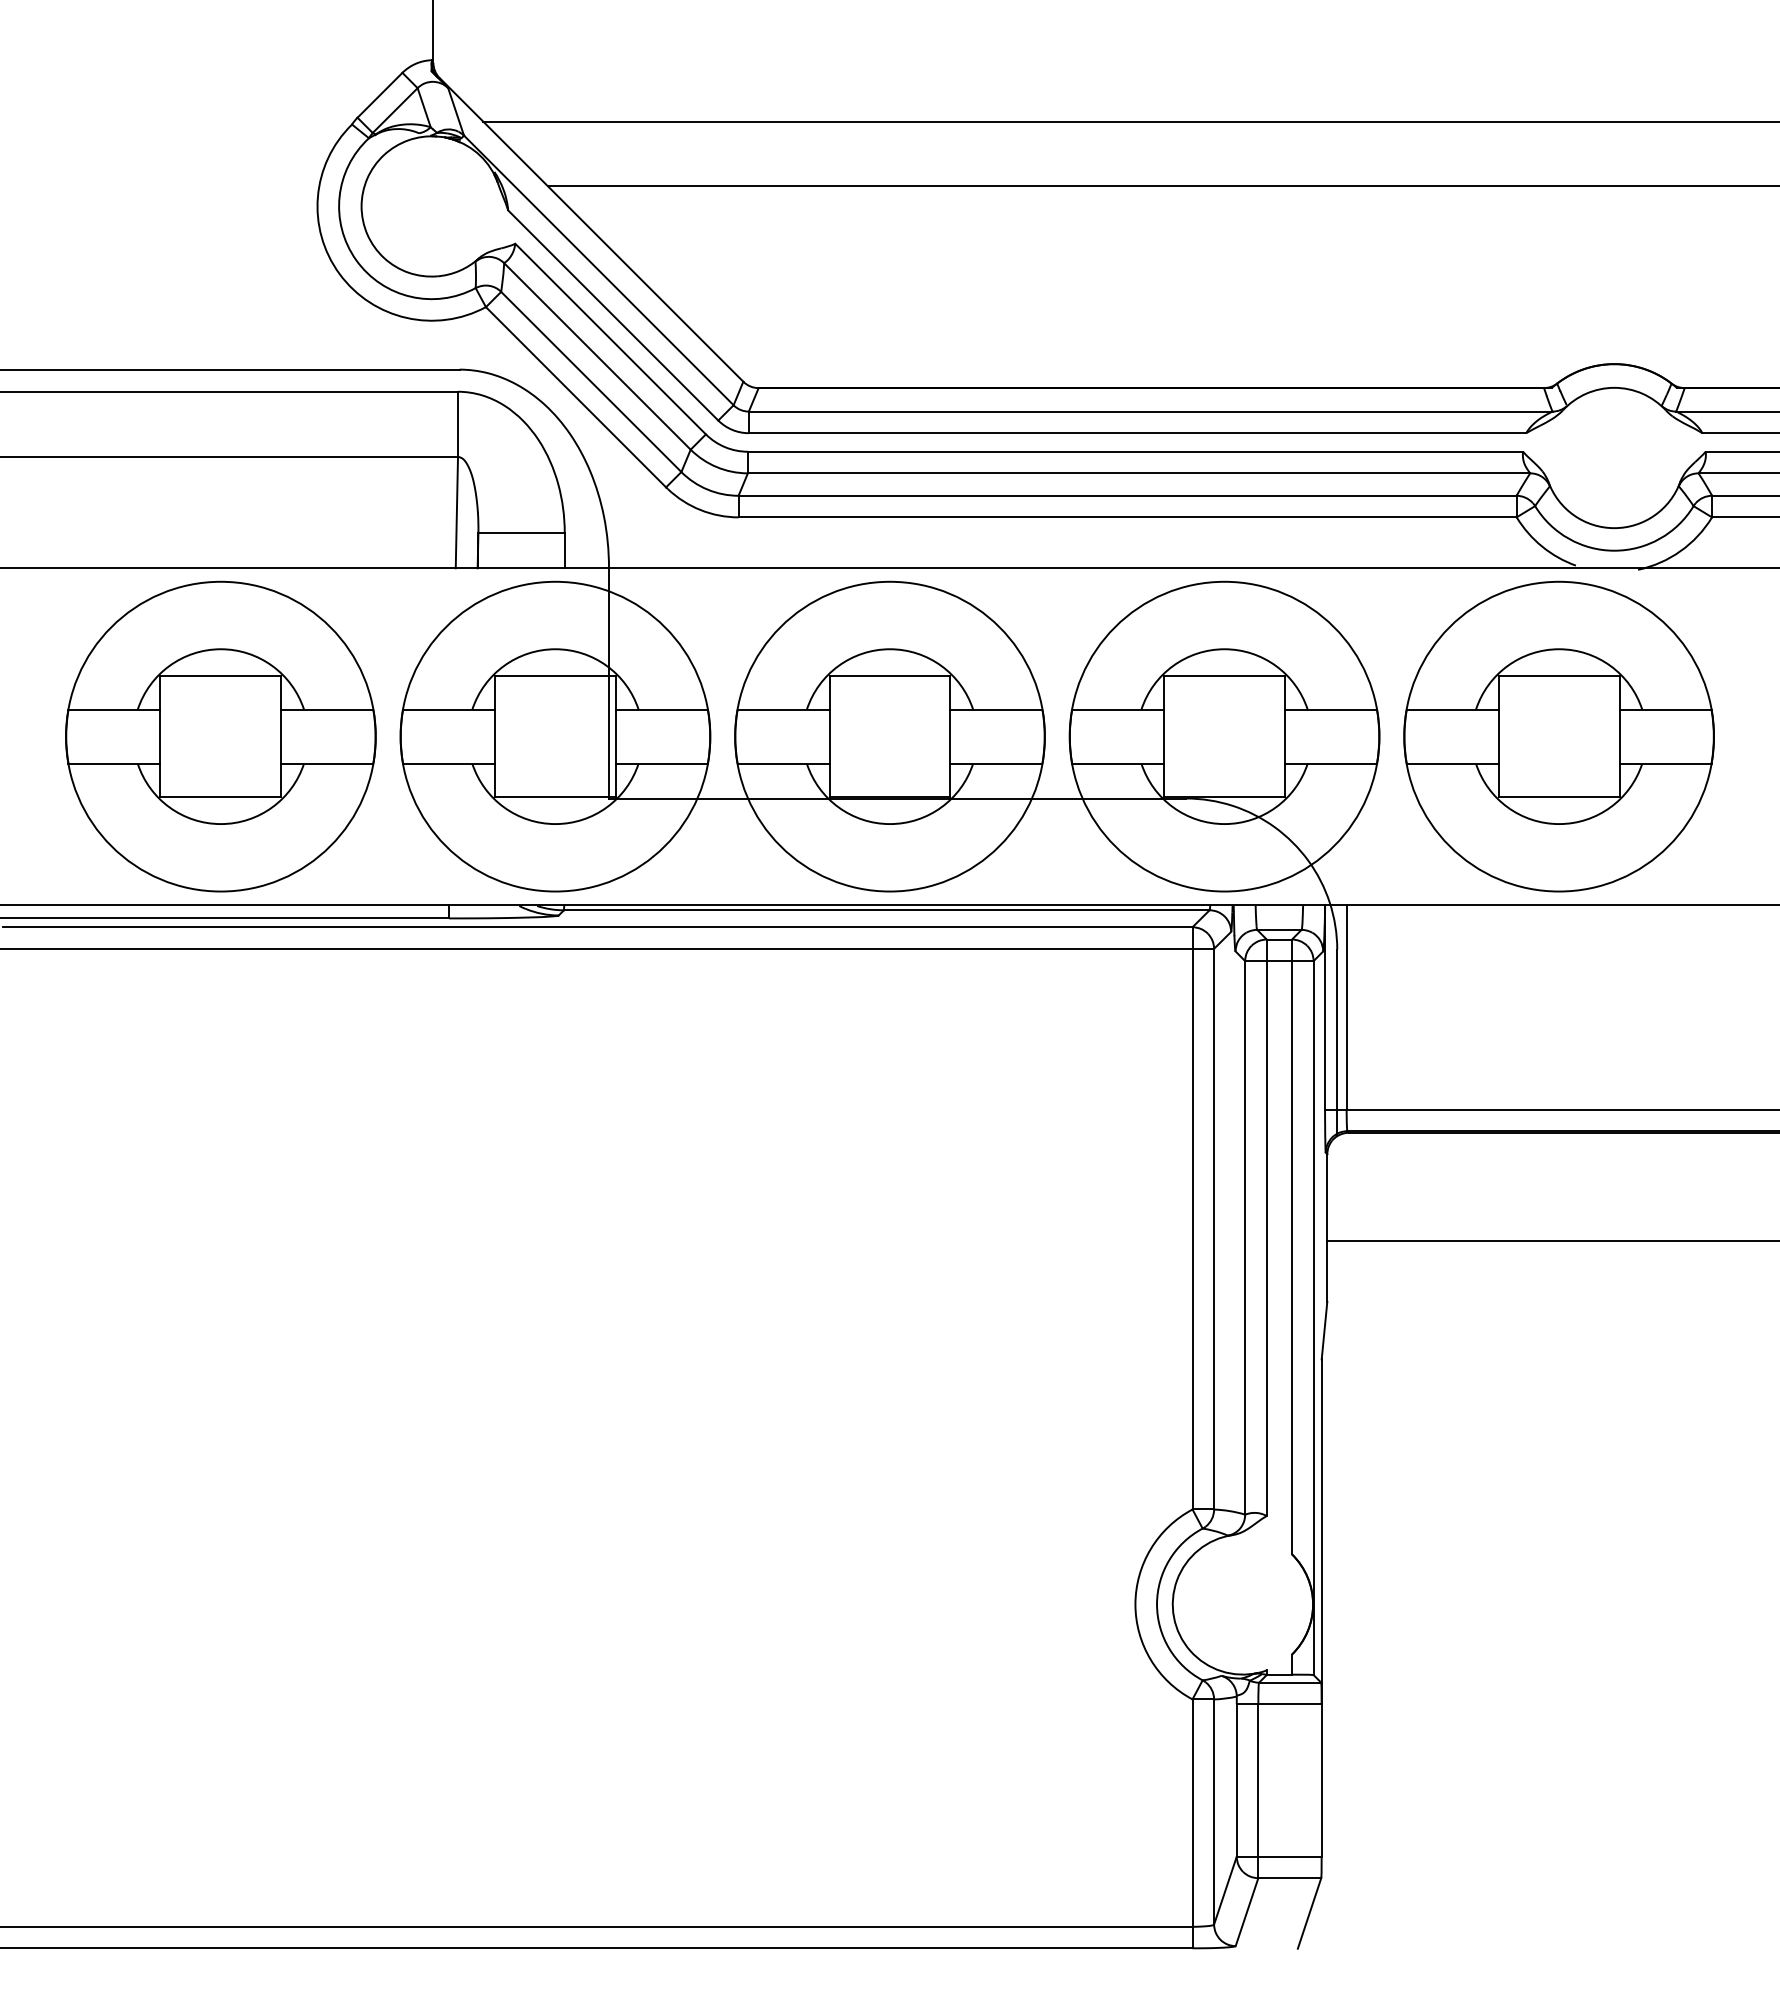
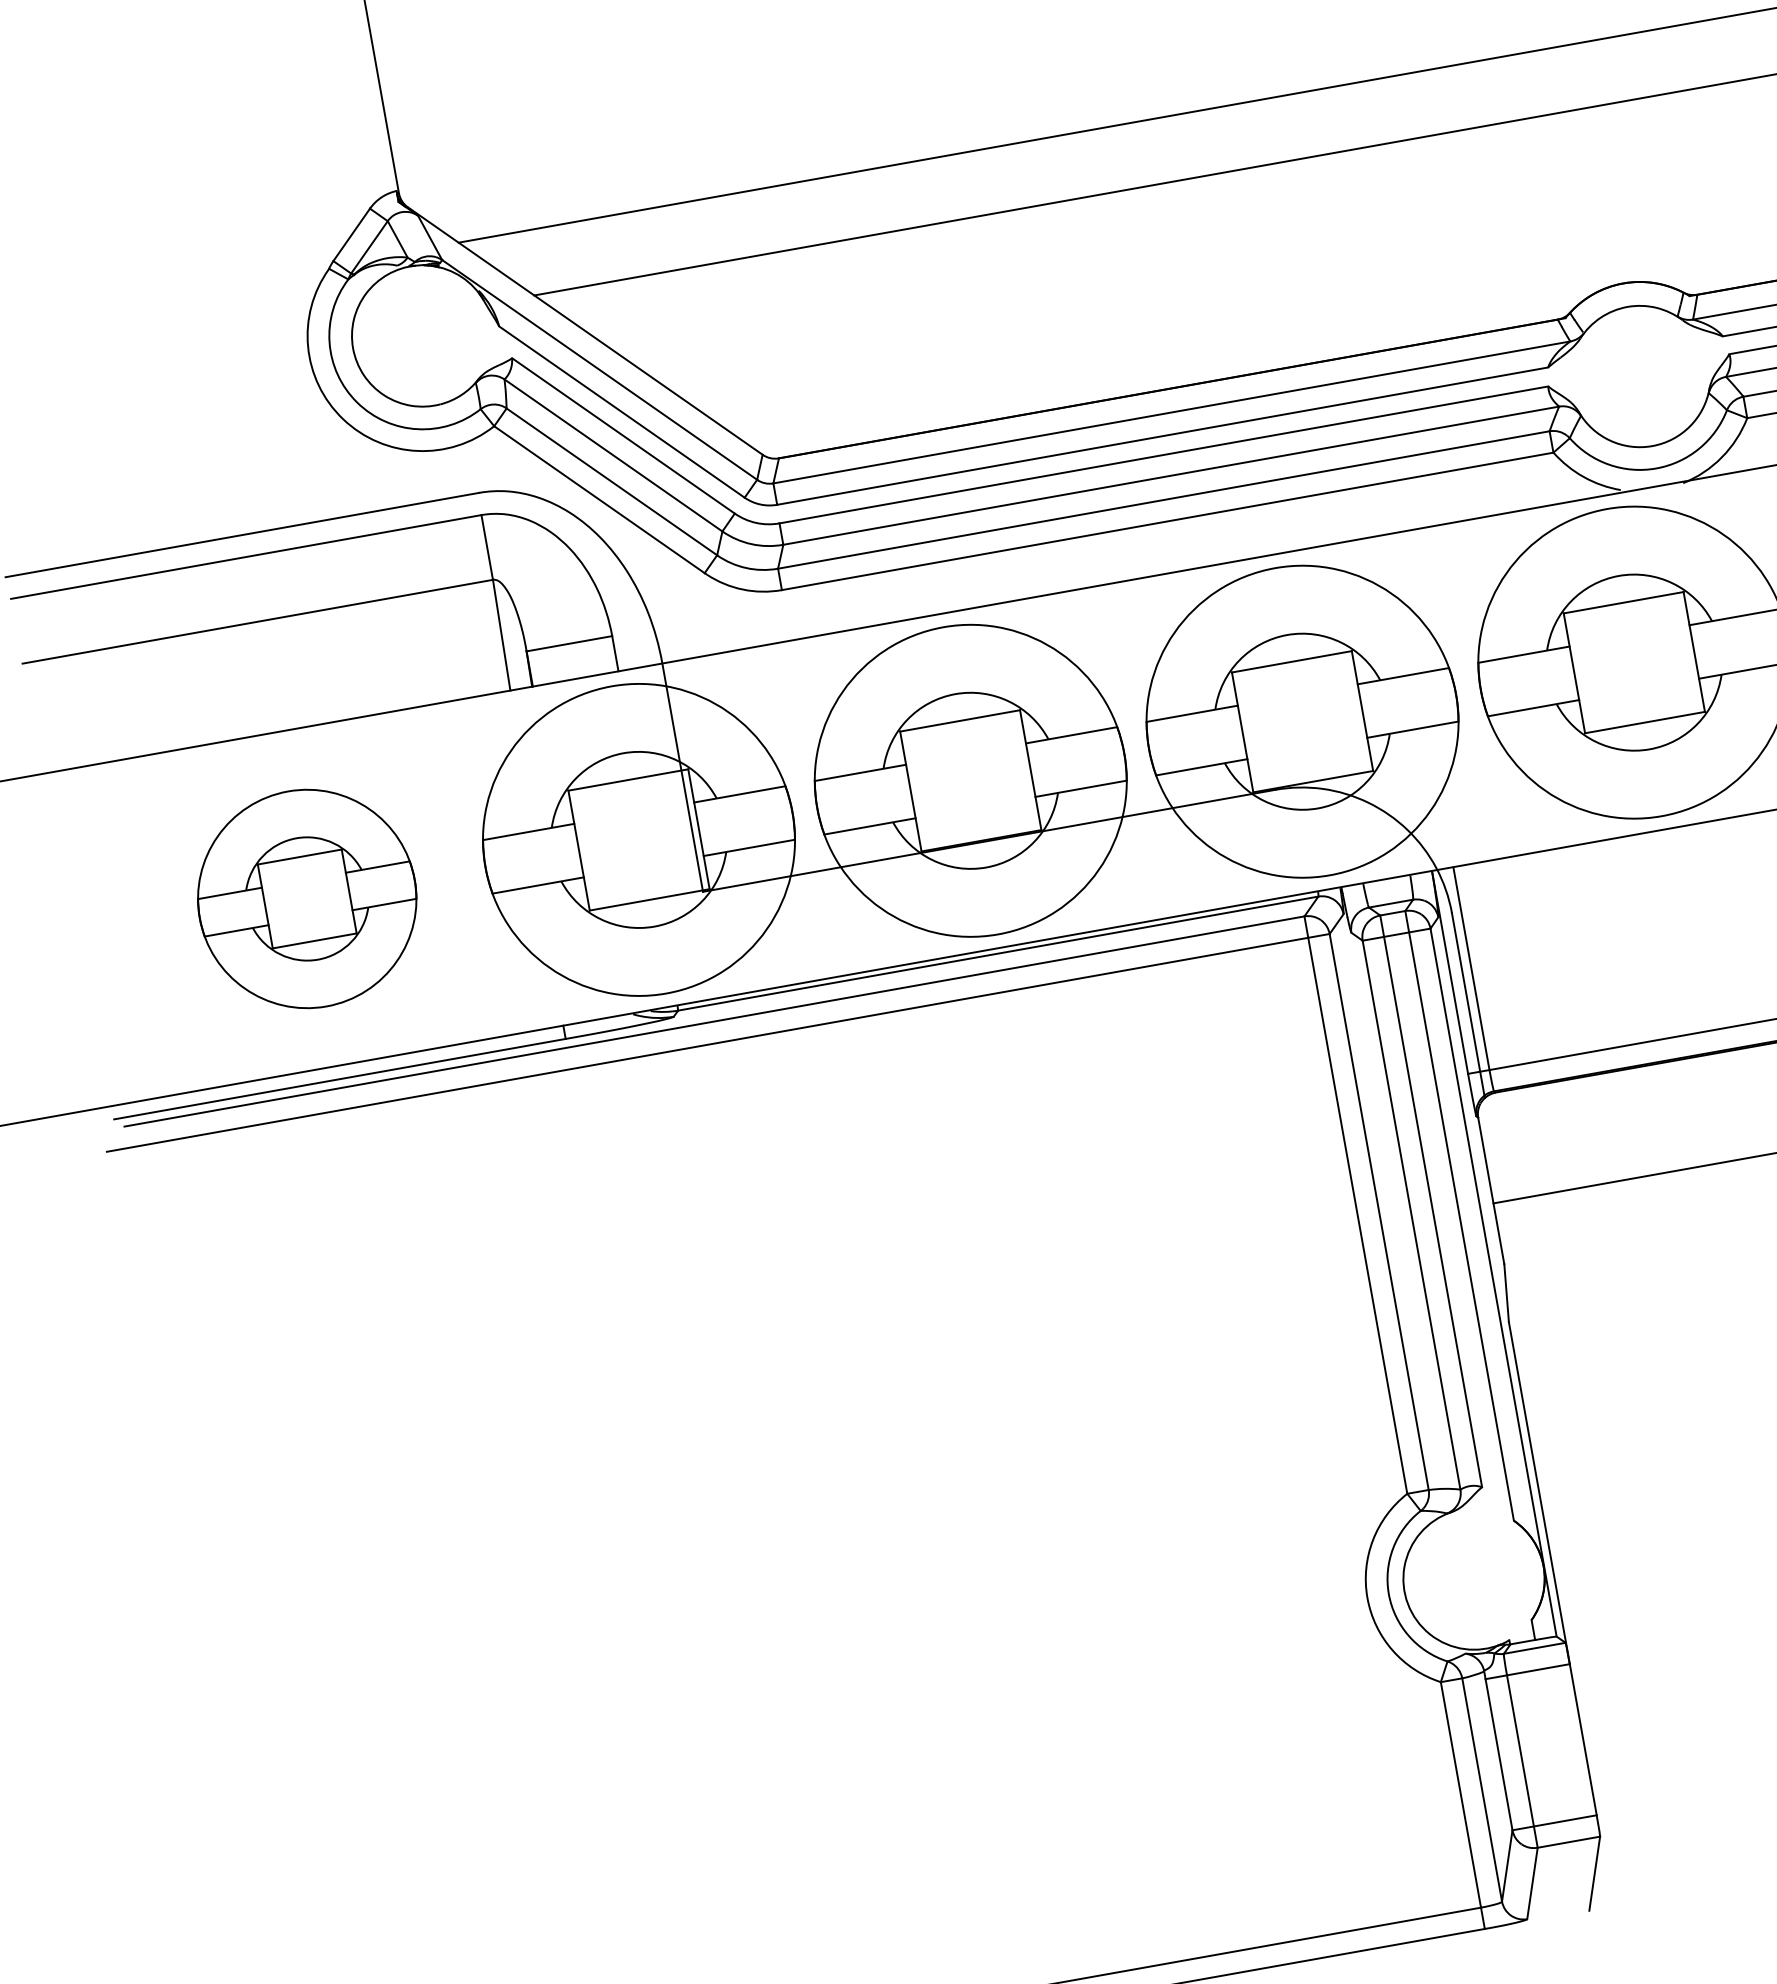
part: (220, 736) -> (306, 898), size x0.7

